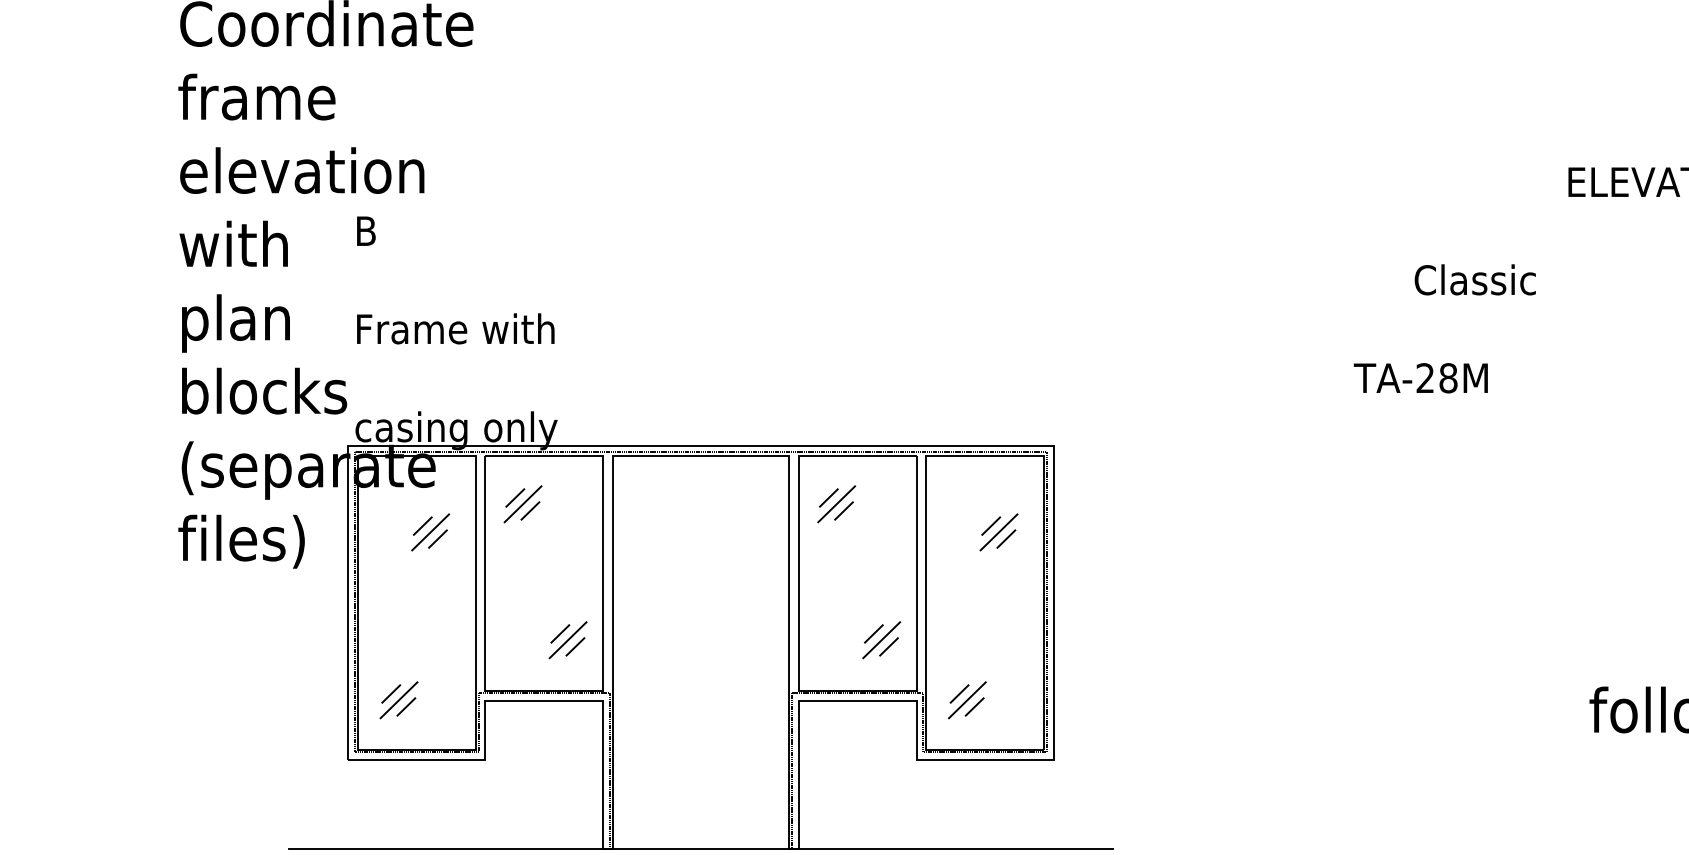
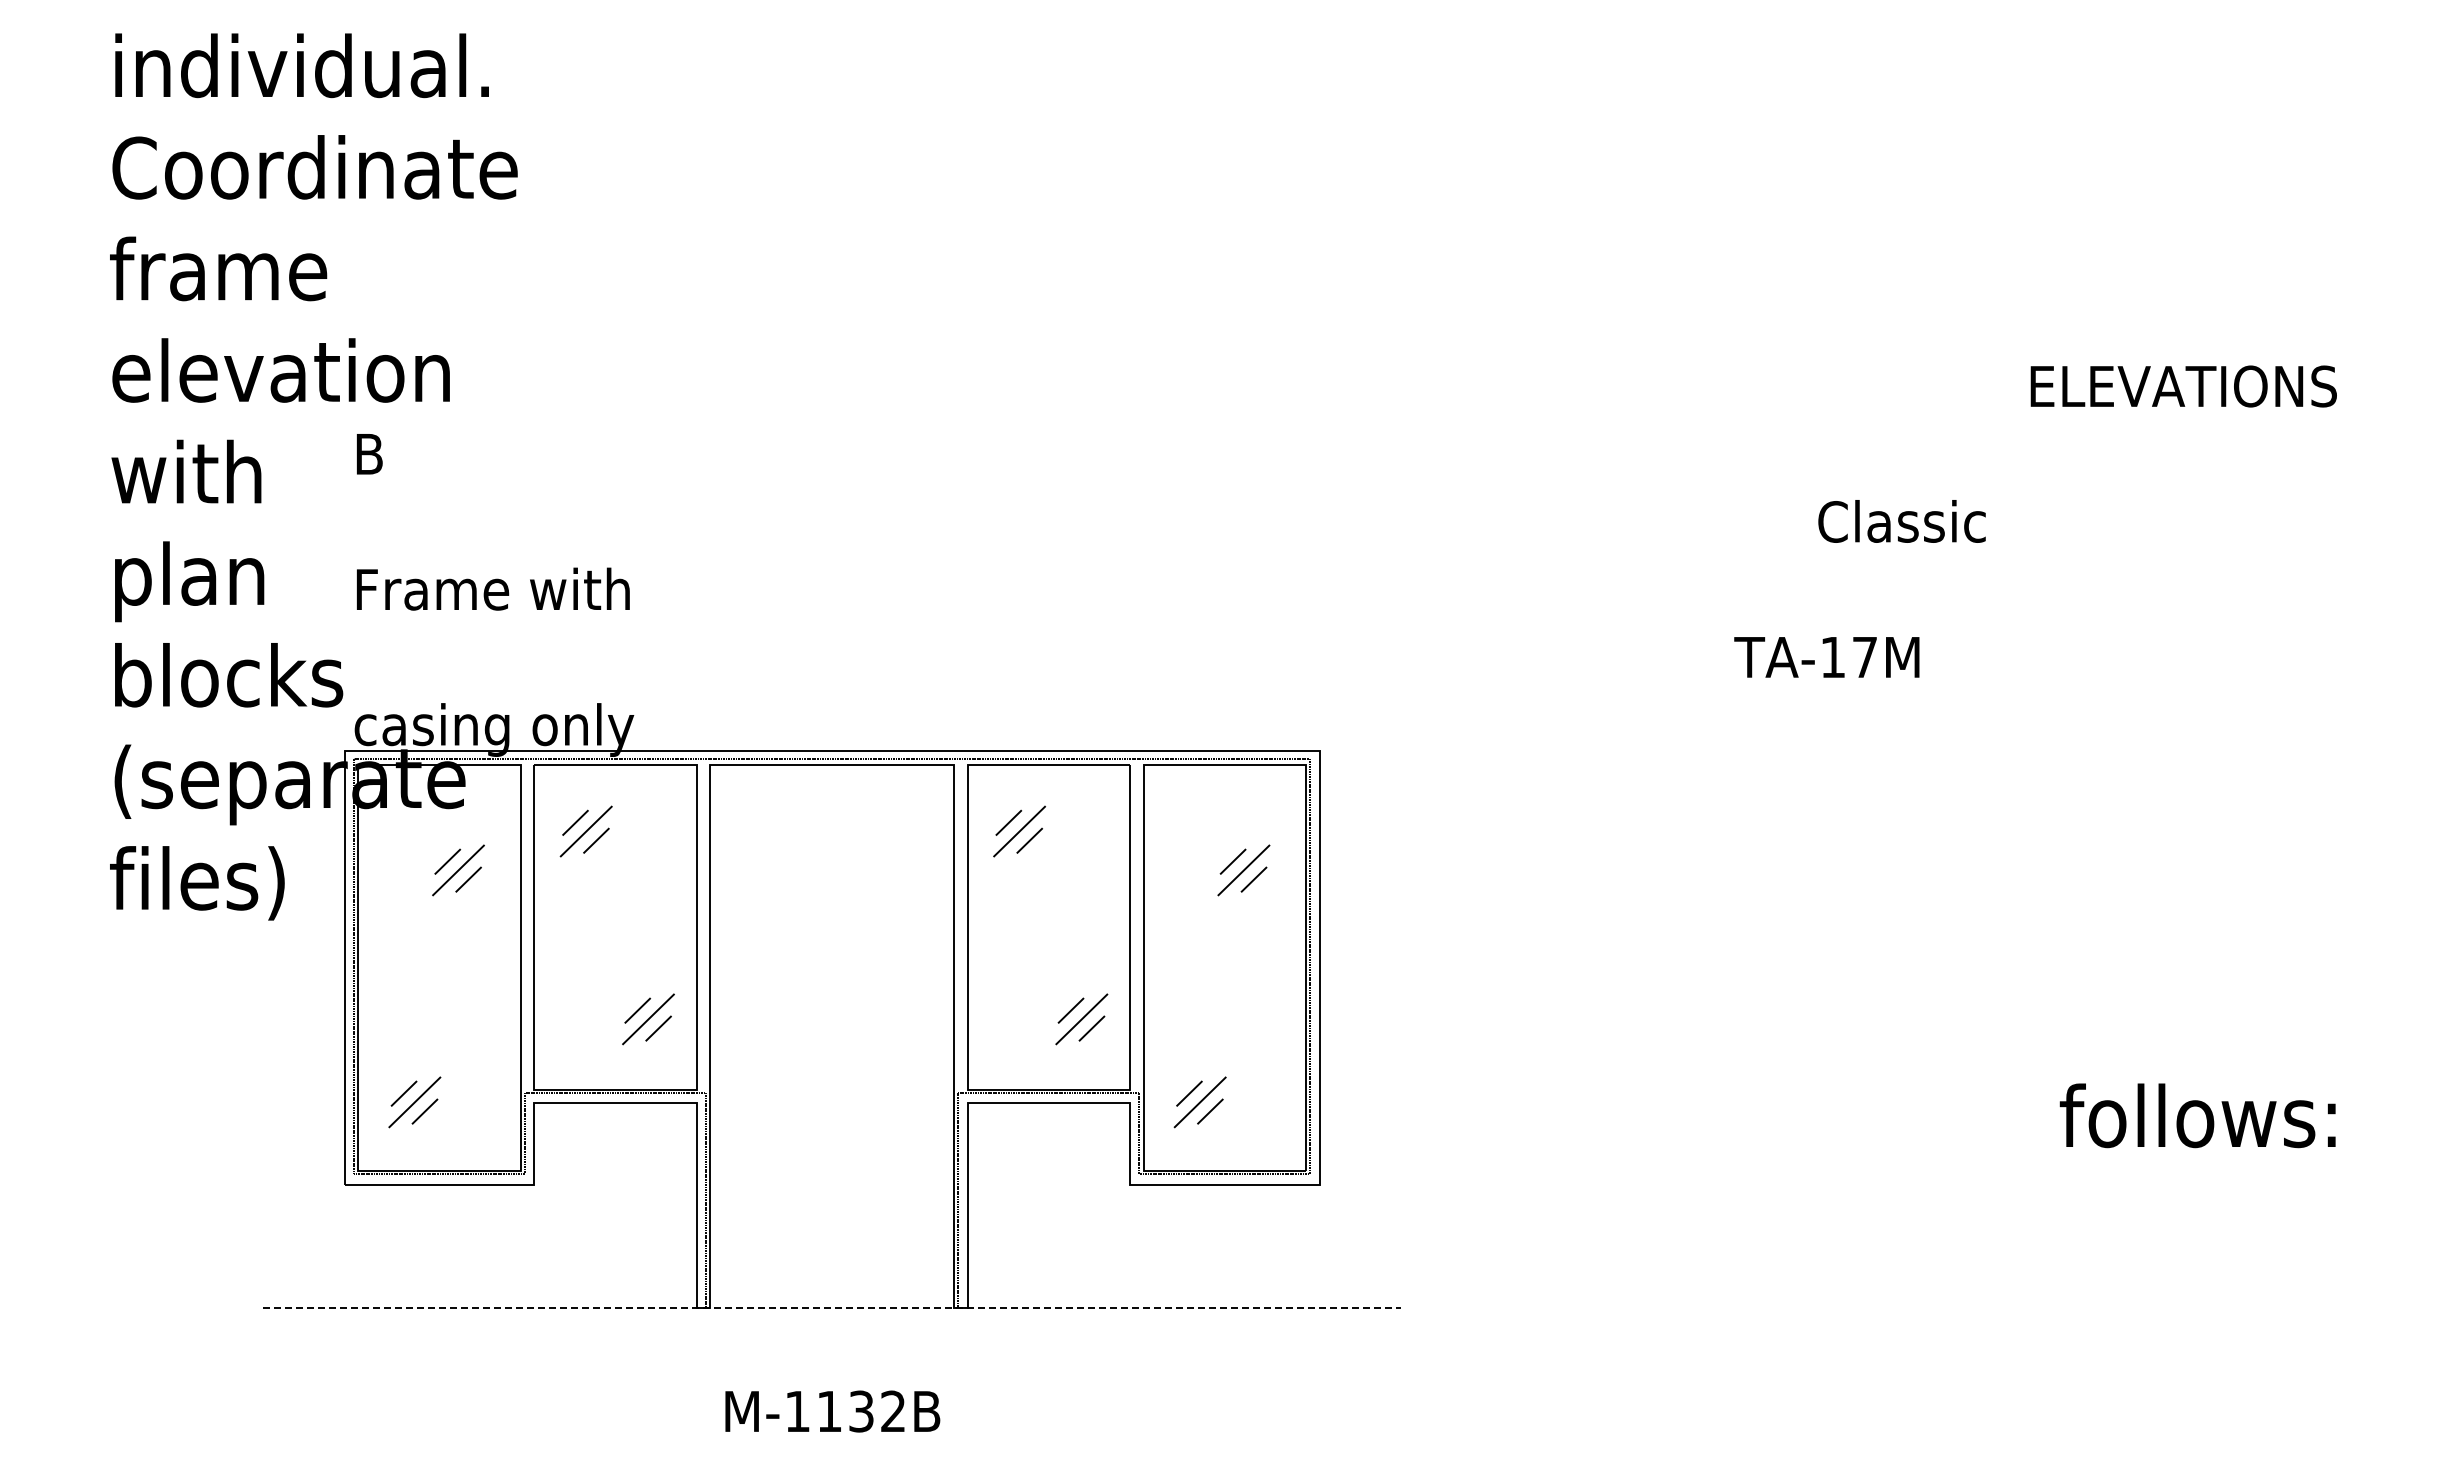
text: (1437, 378) -> (1849, 657), TA-28M -> TA-17M
line: (701, 848) -> (832, 1307), solid -> dashed

